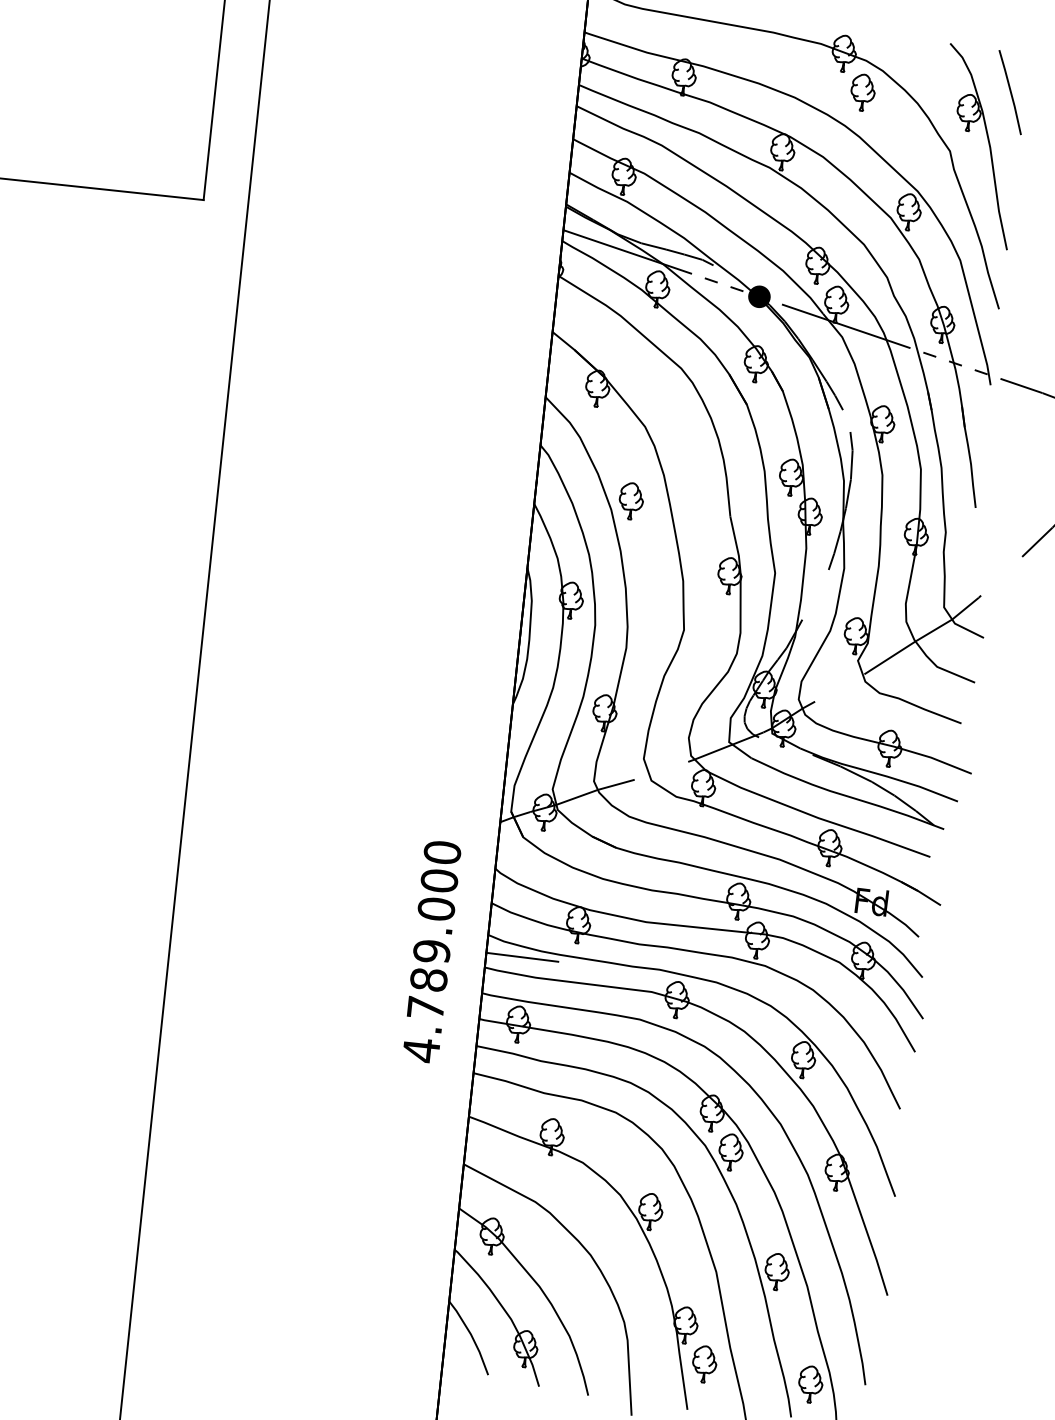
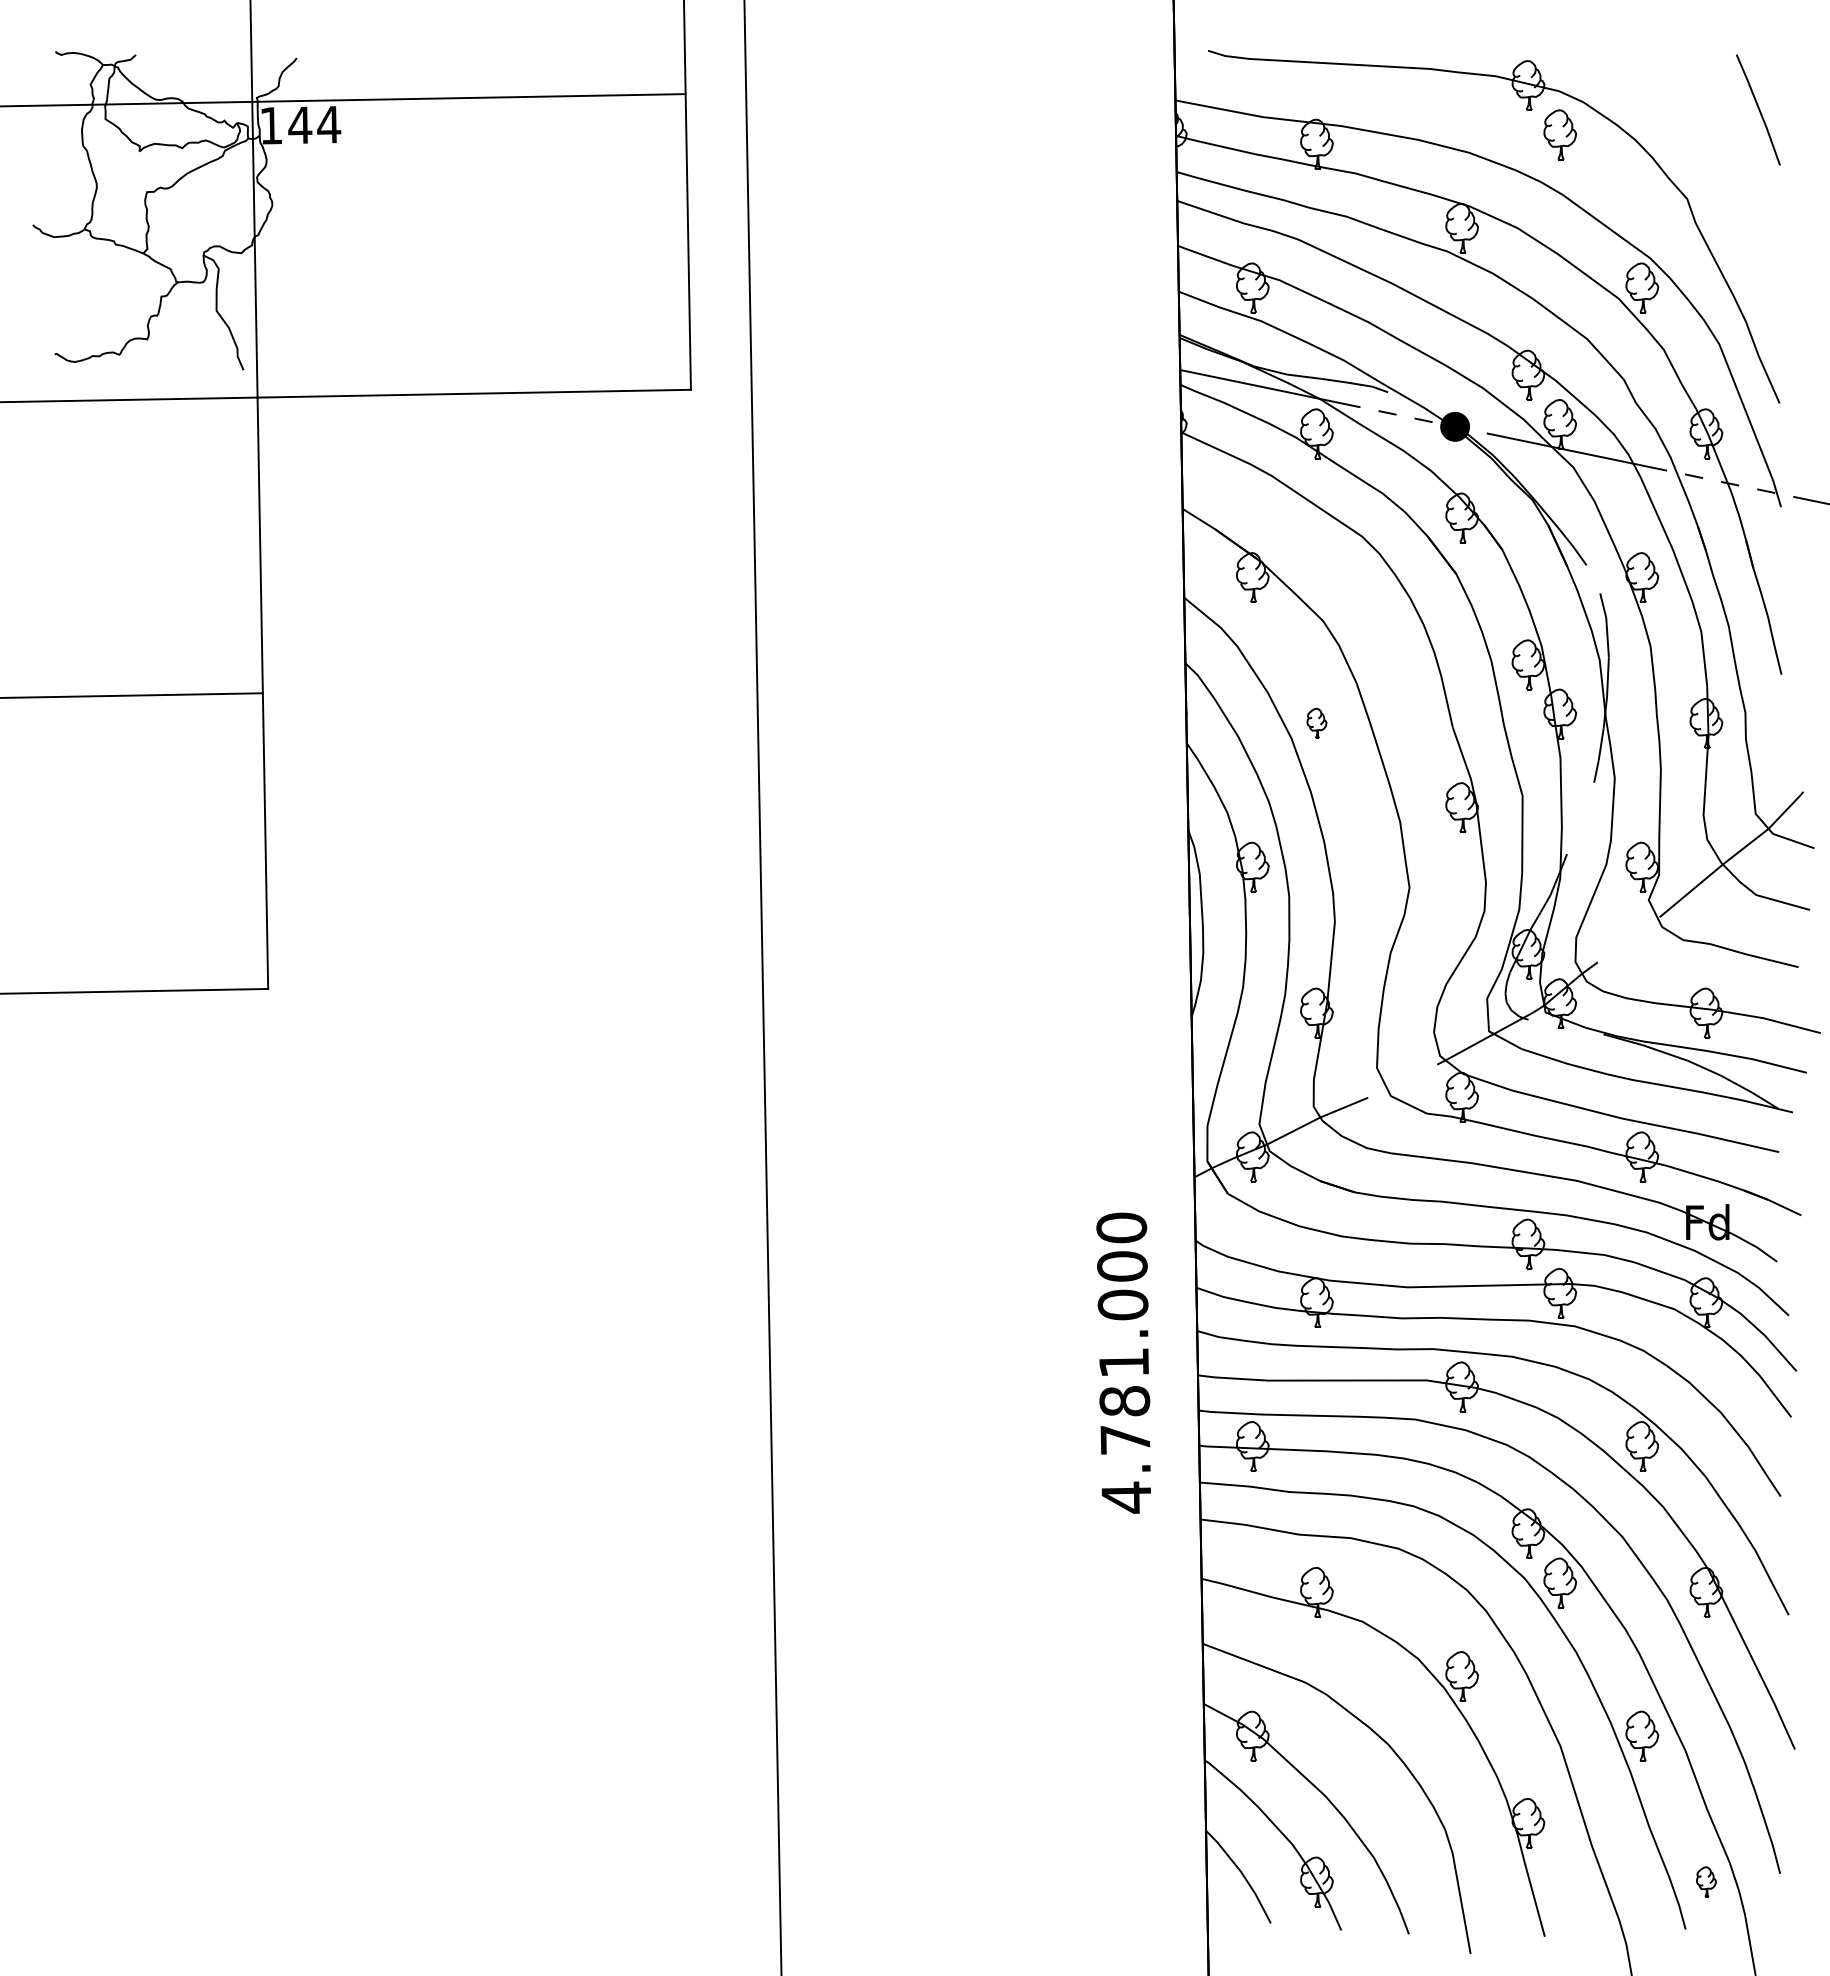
part: (988, 145) -> (1738, 184), removed
part: (630, 501) -> (1316, 723), size x0.6
text: (431, 951) -> (1123, 1362), 4.789.000 -> 4.781.000
line: (522, 957) -> (1246, 1355), removed
part: (704, 1364) -> (1560, 1872), removed
part: (810, 1384) -> (1706, 1881), size x0.6

